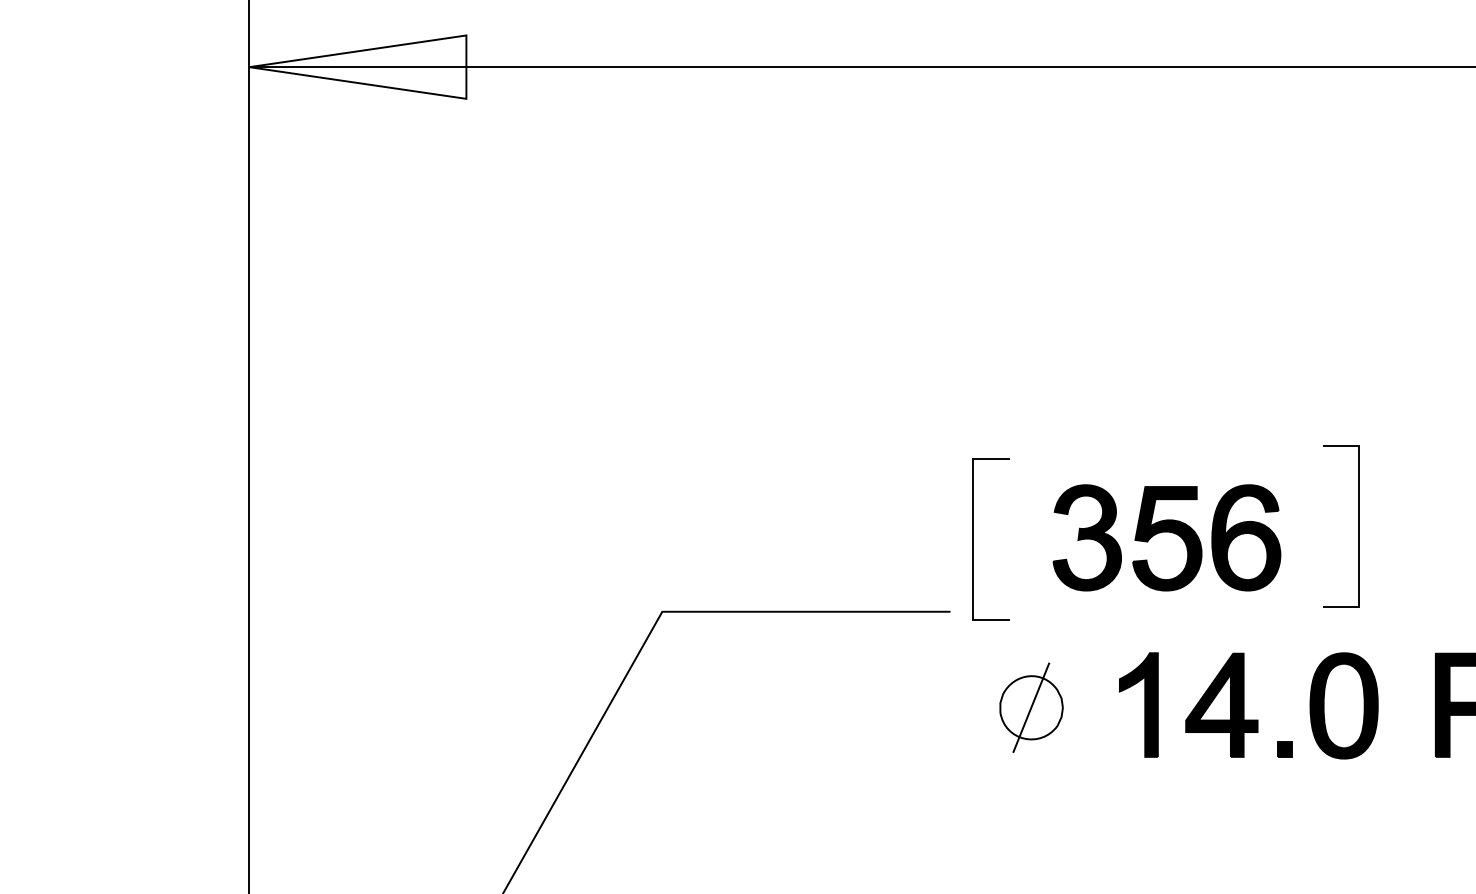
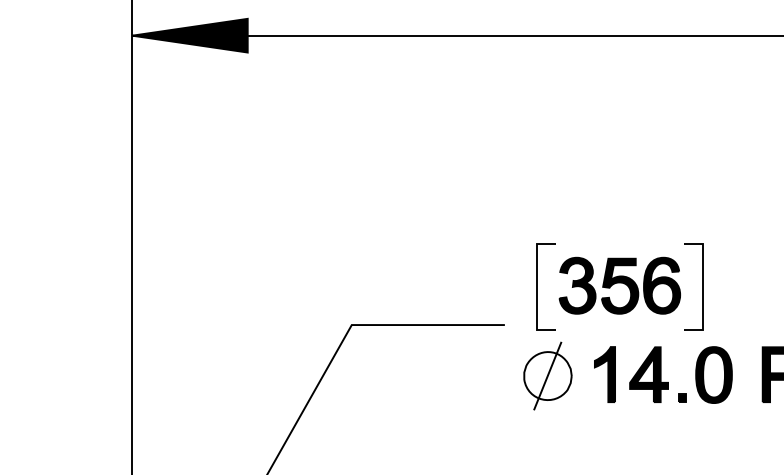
fill: (356, 66) -> (189, 35), added
line: (1358, 526) -> (702, 286), moved
line: (974, 539) -> (537, 286), moved
part: (1030, 706) -> (547, 375), size x1.43

